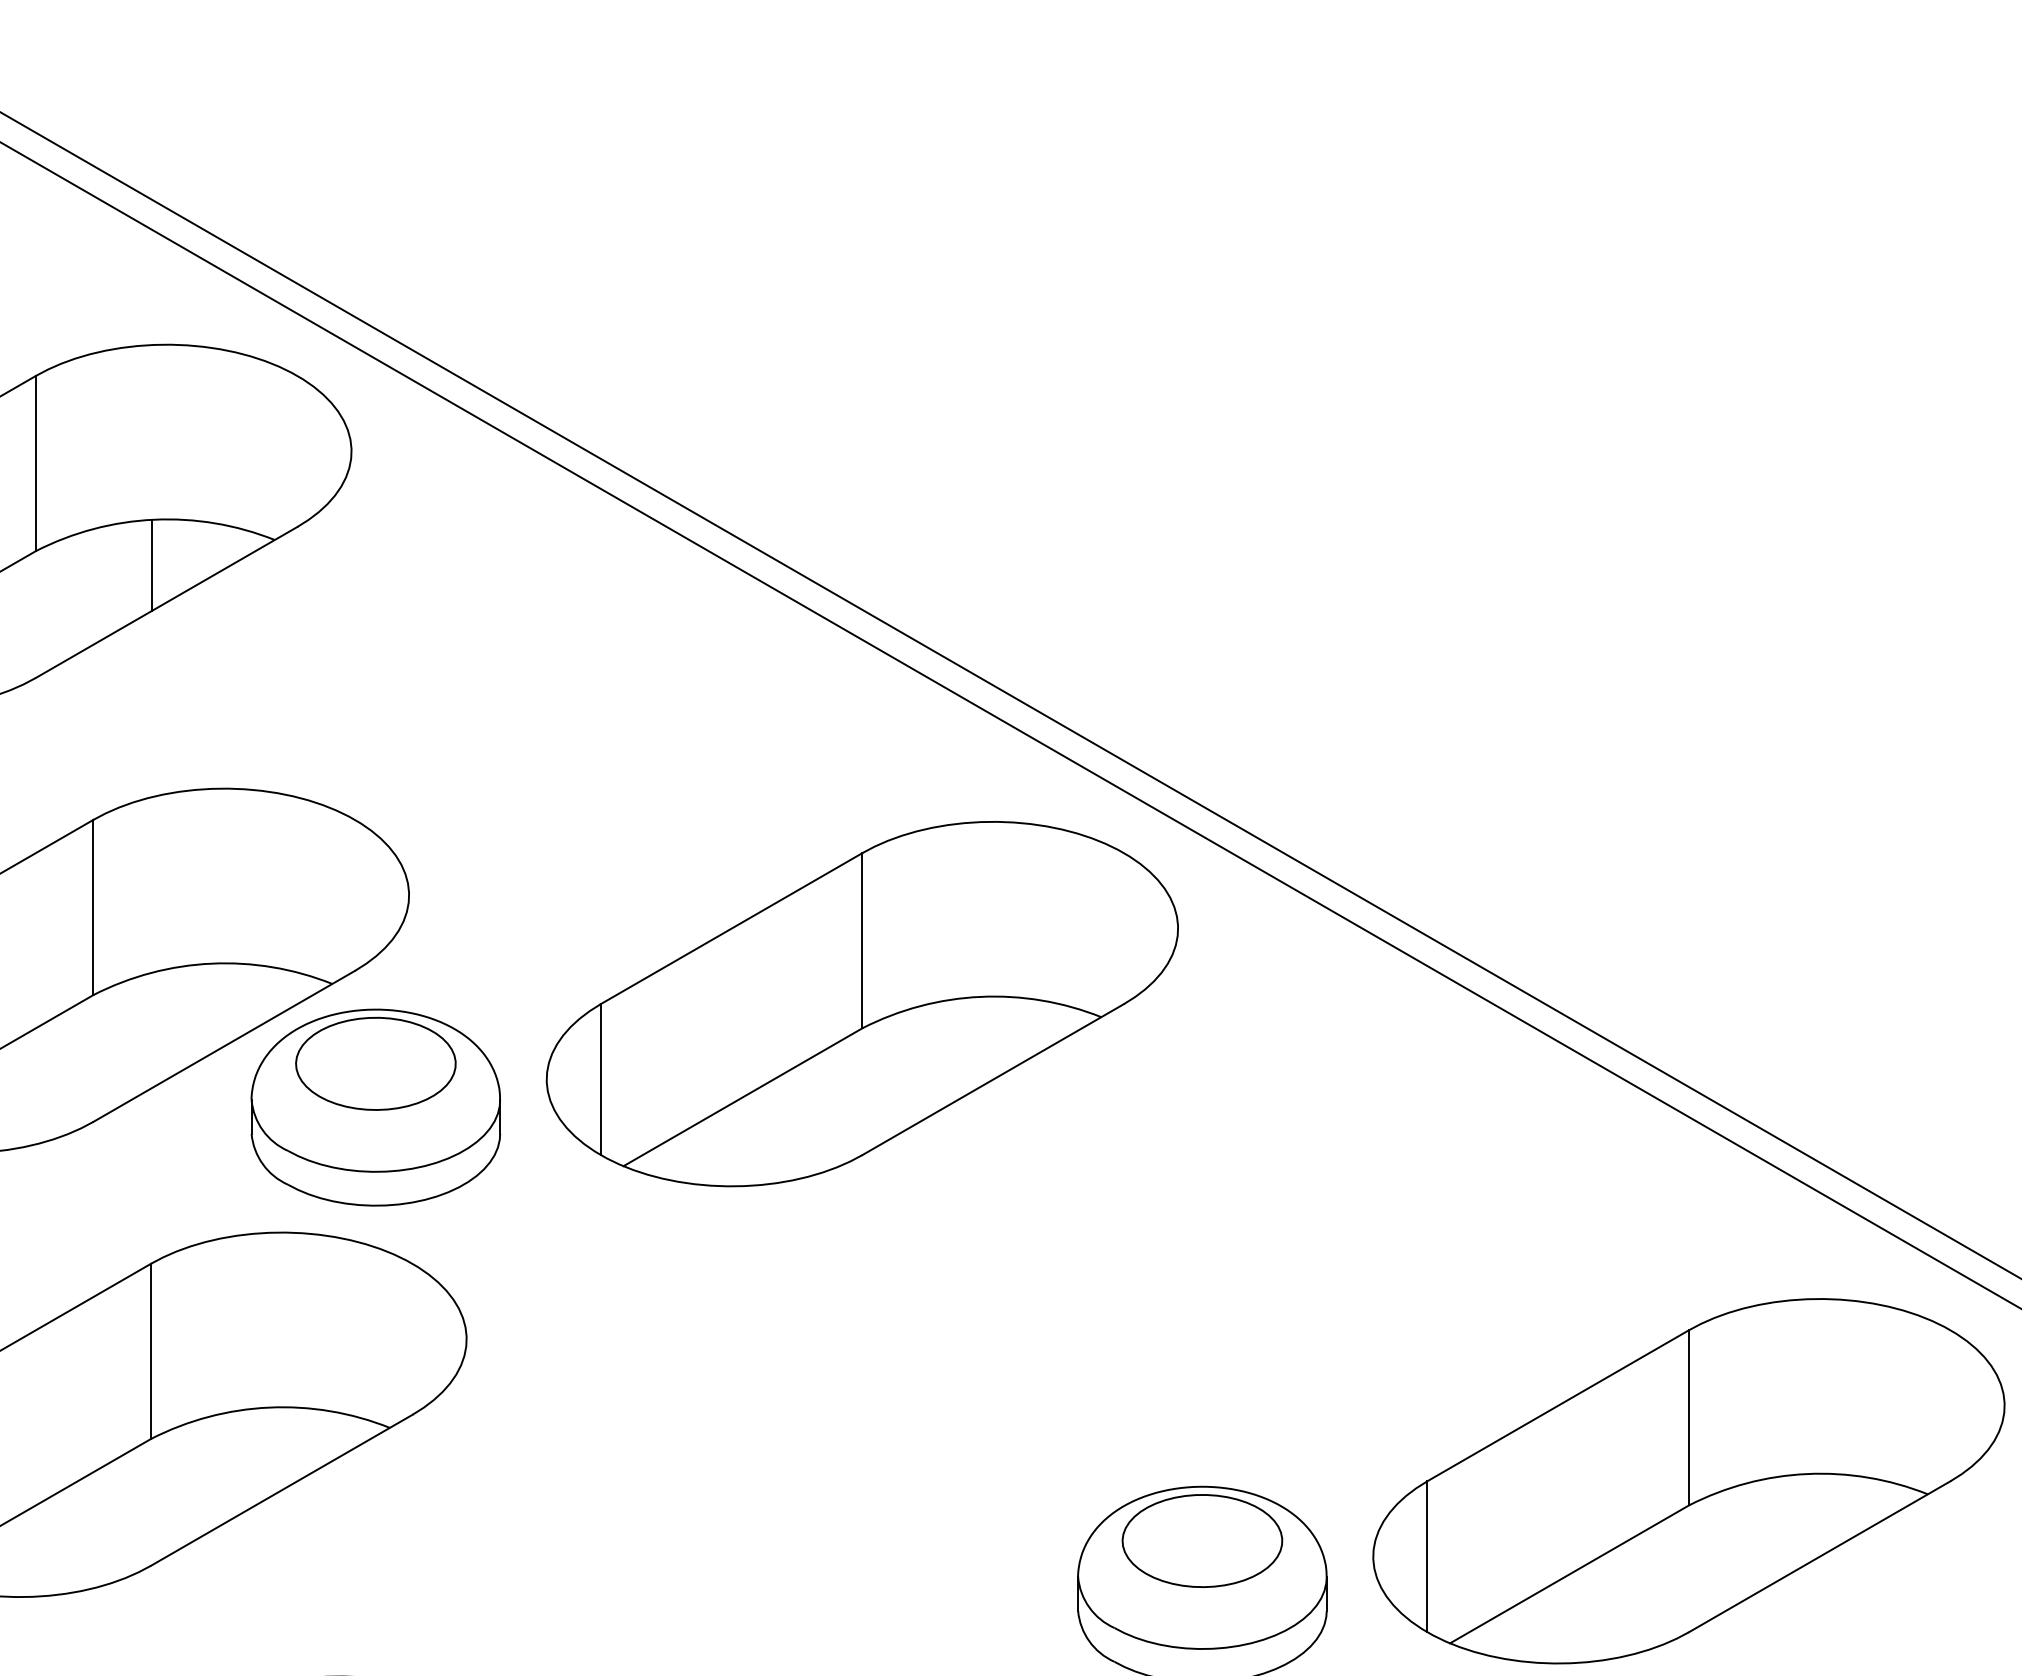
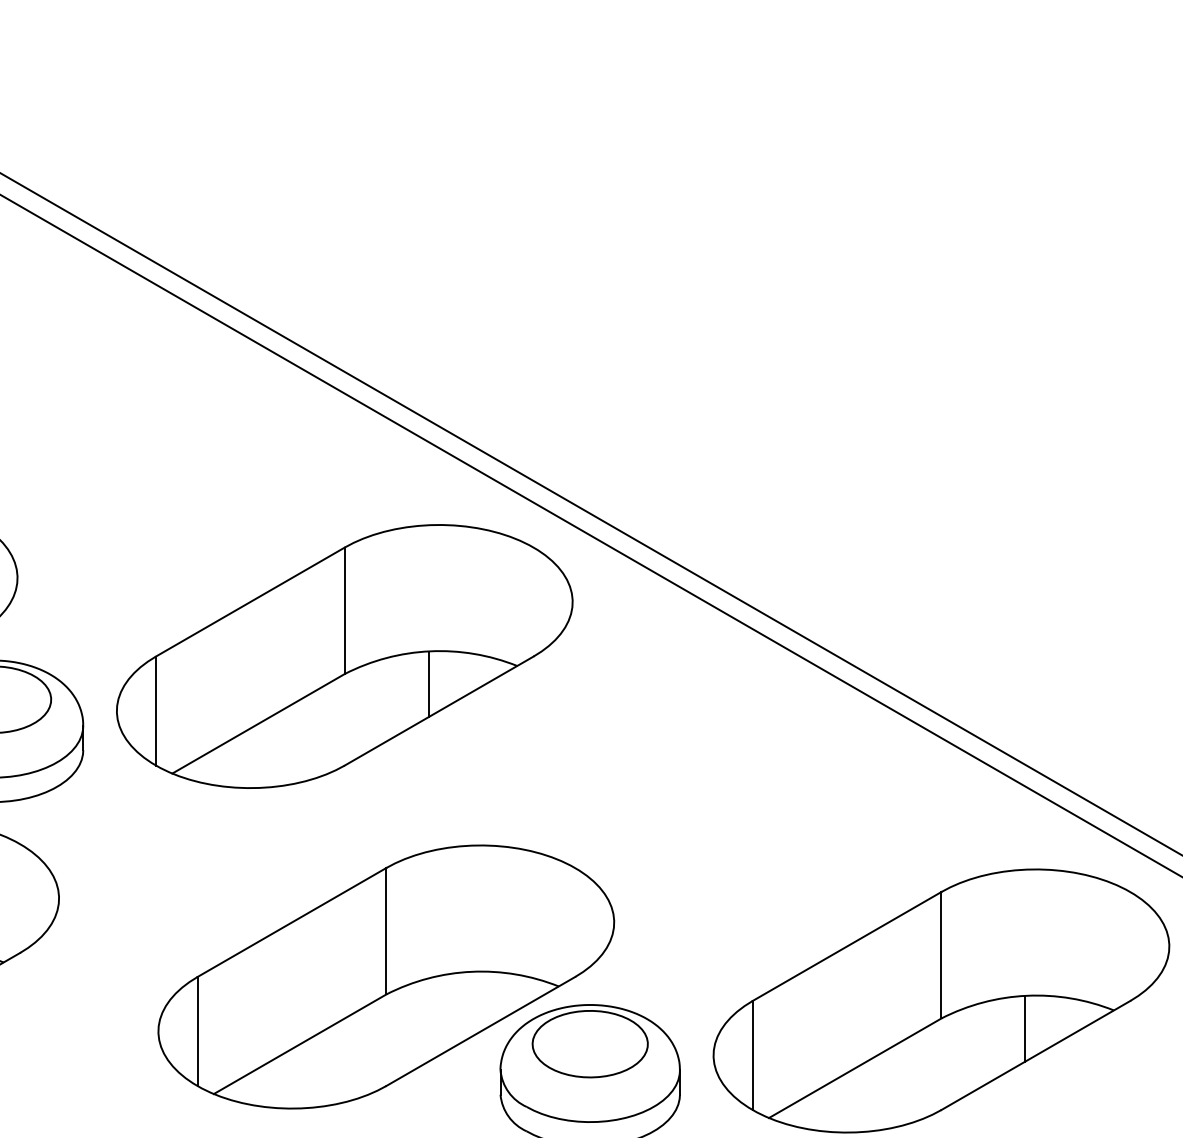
line: (978, 1042) -> (428, 684), added
part: (919, 1447) -> (385, 976), added
line: (1805, 1519) -> (1025, 1028), added

